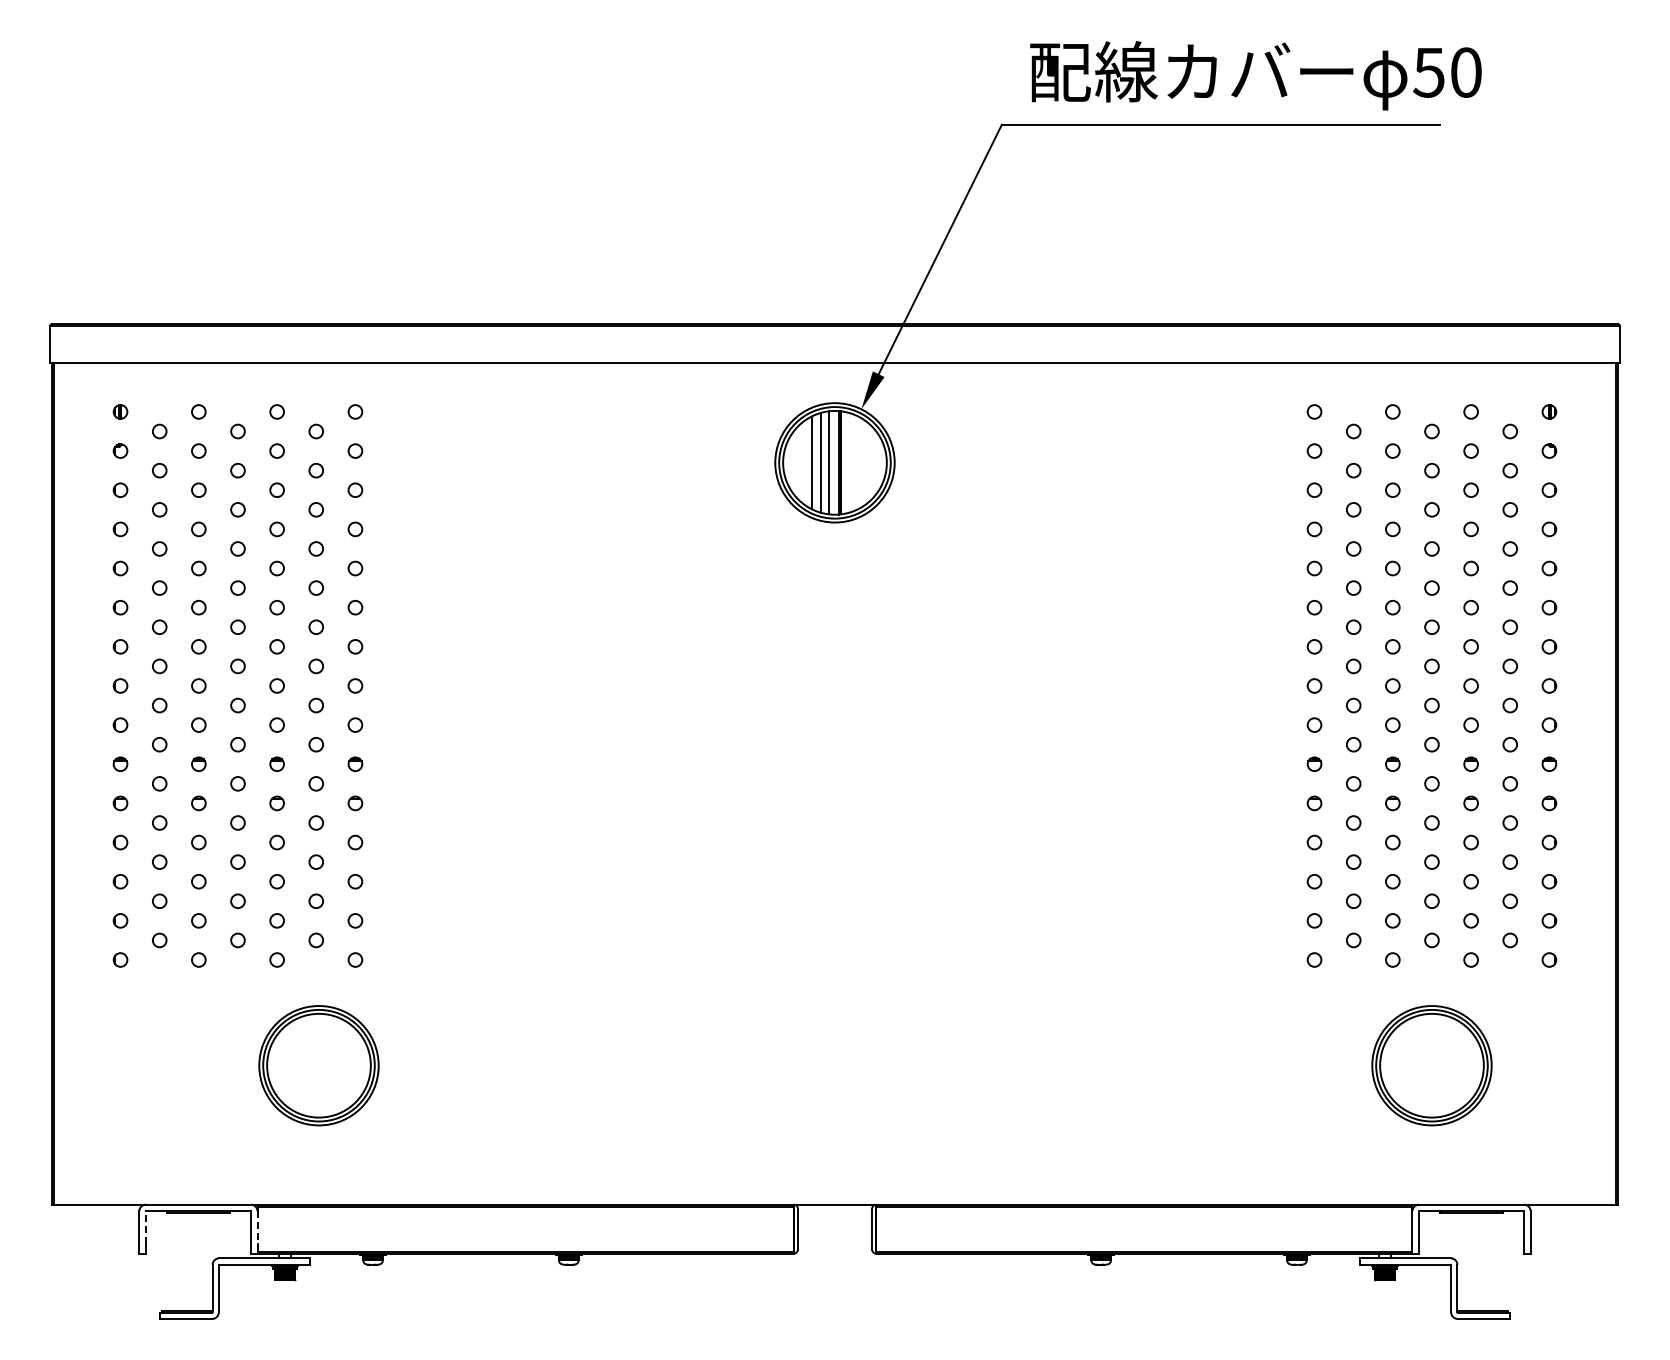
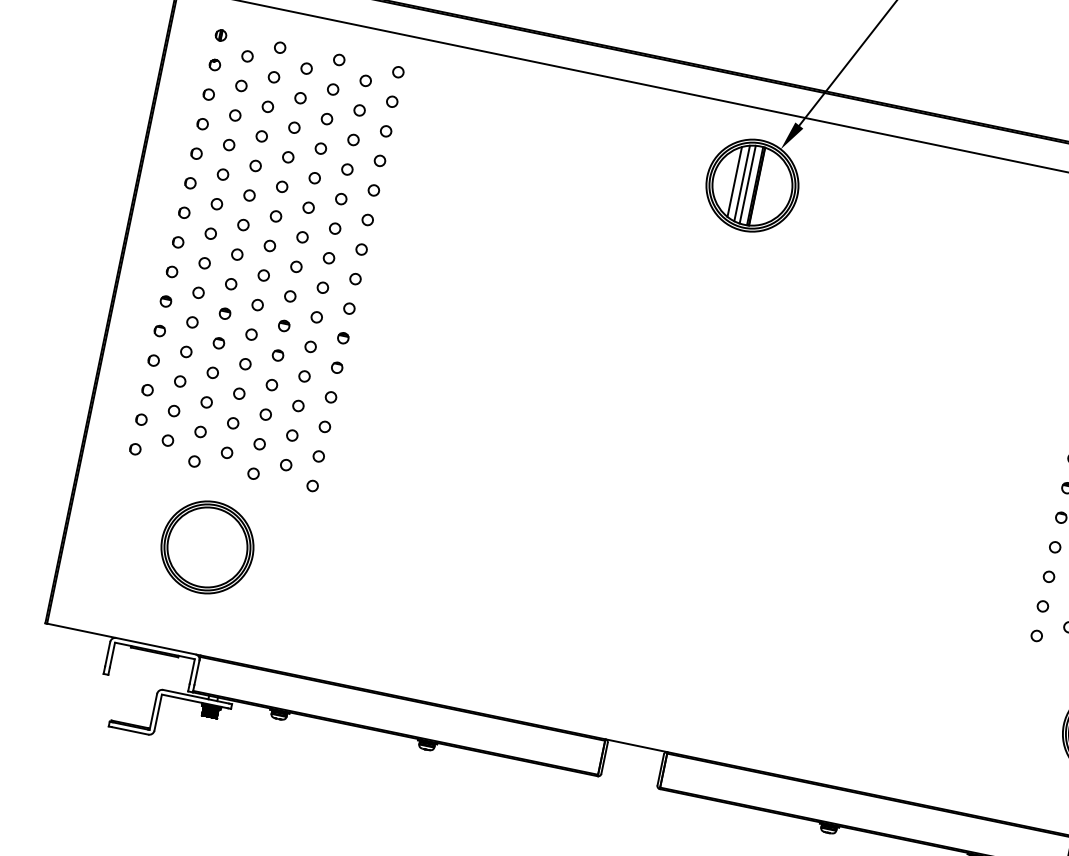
part: (318, 1065) -> (207, 547), moved
line: (145, 1227) -> (112, 655), dashed -> solid
line: (257, 1228) -> (196, 673), dashed -> solid

